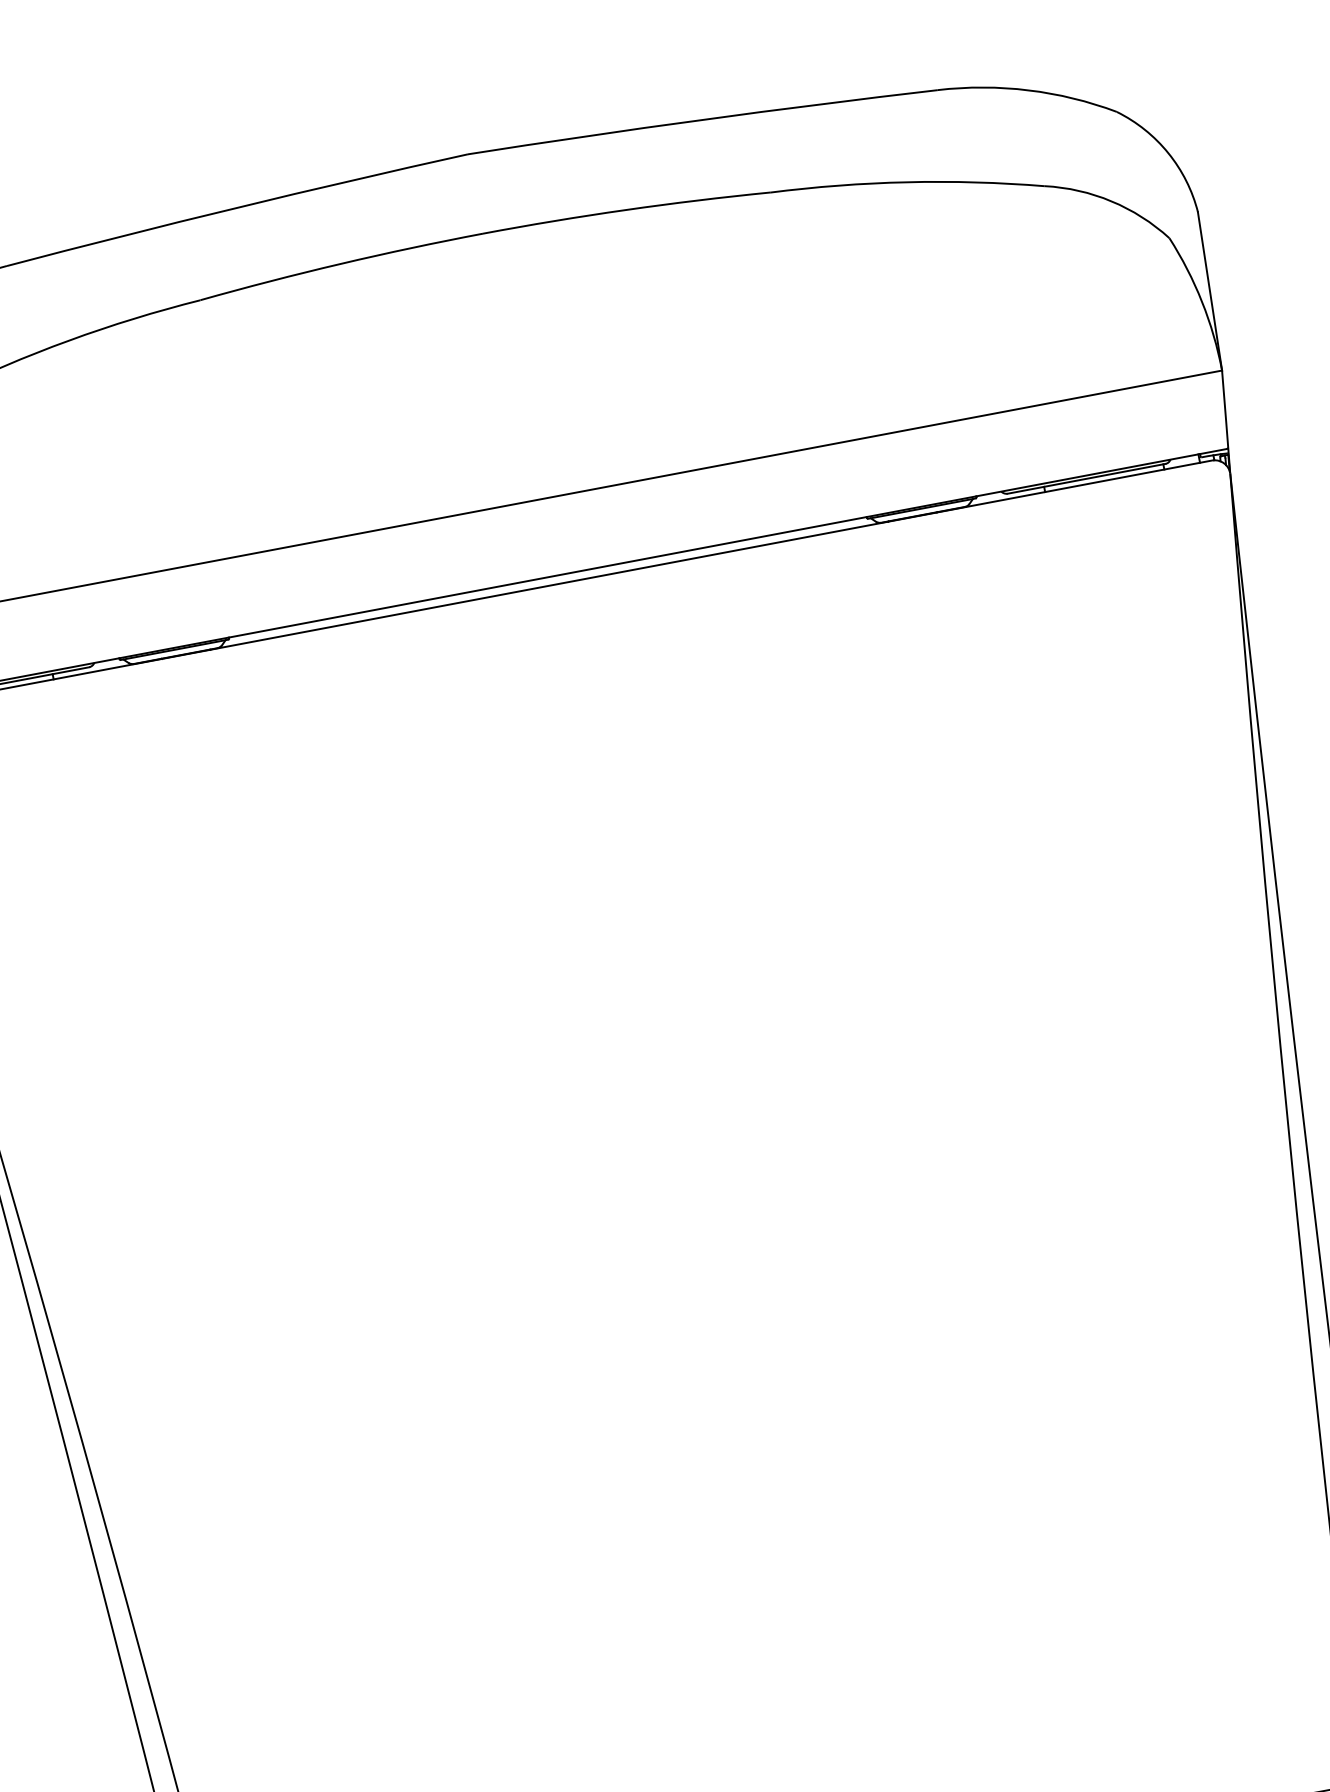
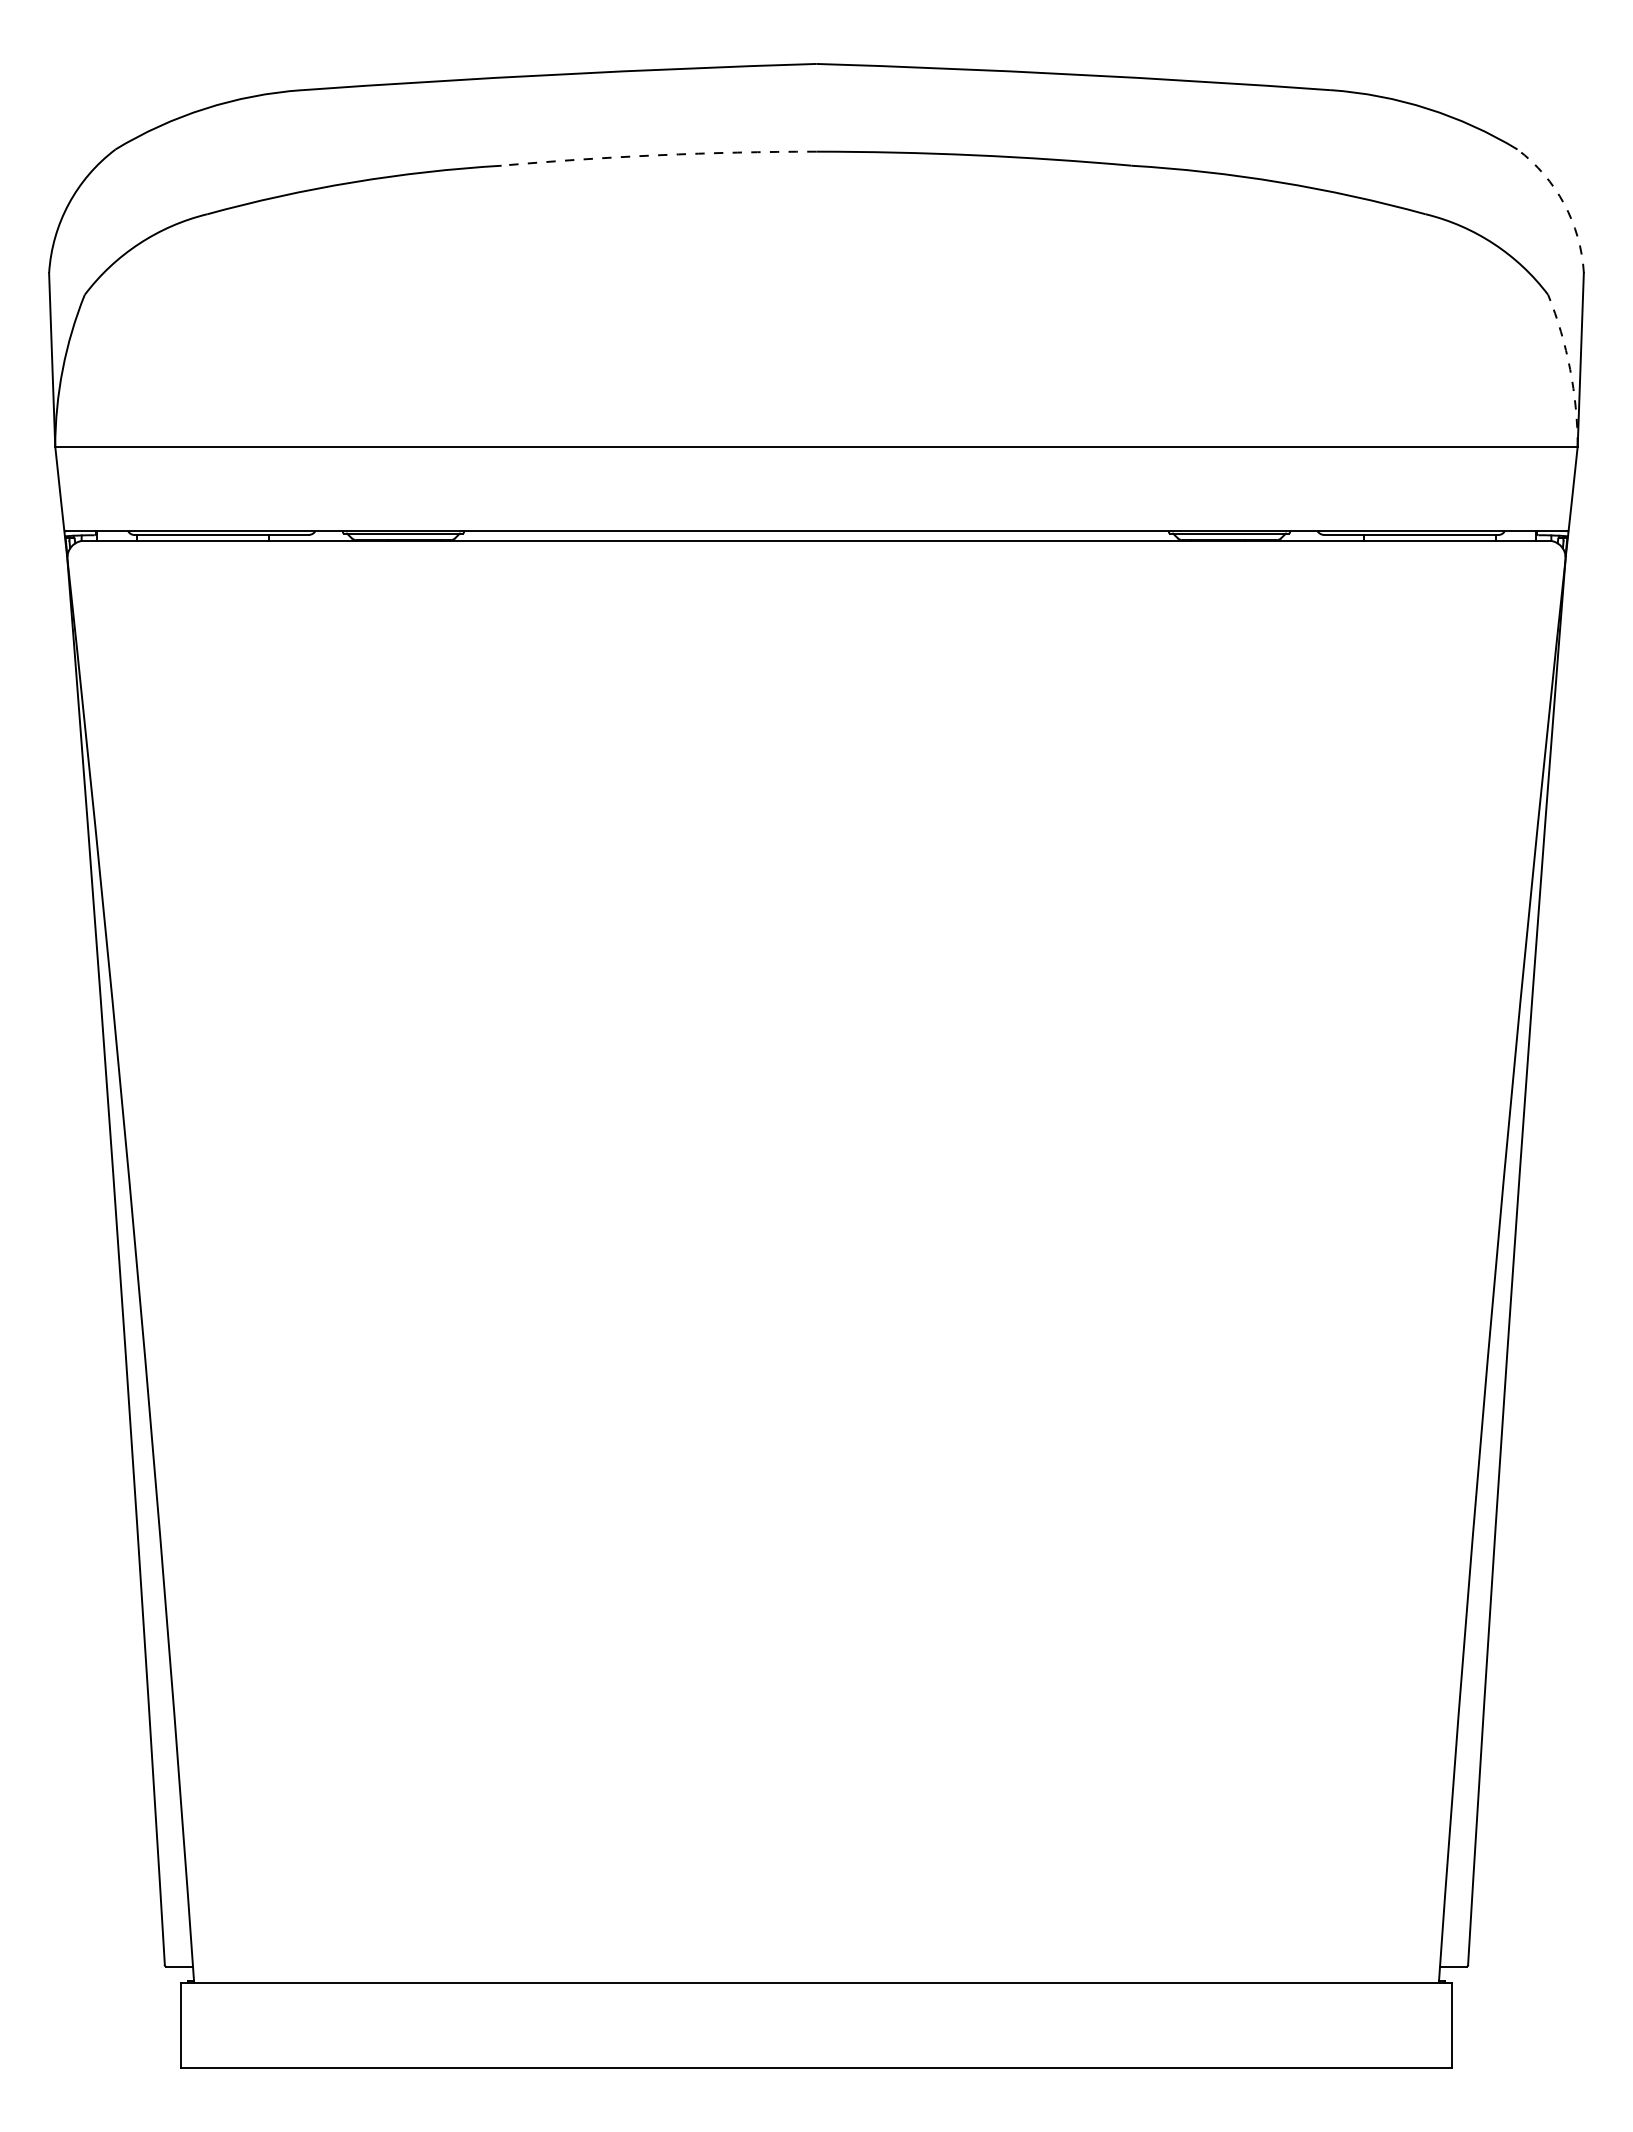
arc: (1168, 153) -> (1564, 204), solid -> dashed
arc: (340, 264) -> (658, 155), solid -> dashed
arc: (1202, 301) -> (1570, 369), solid -> dashed

